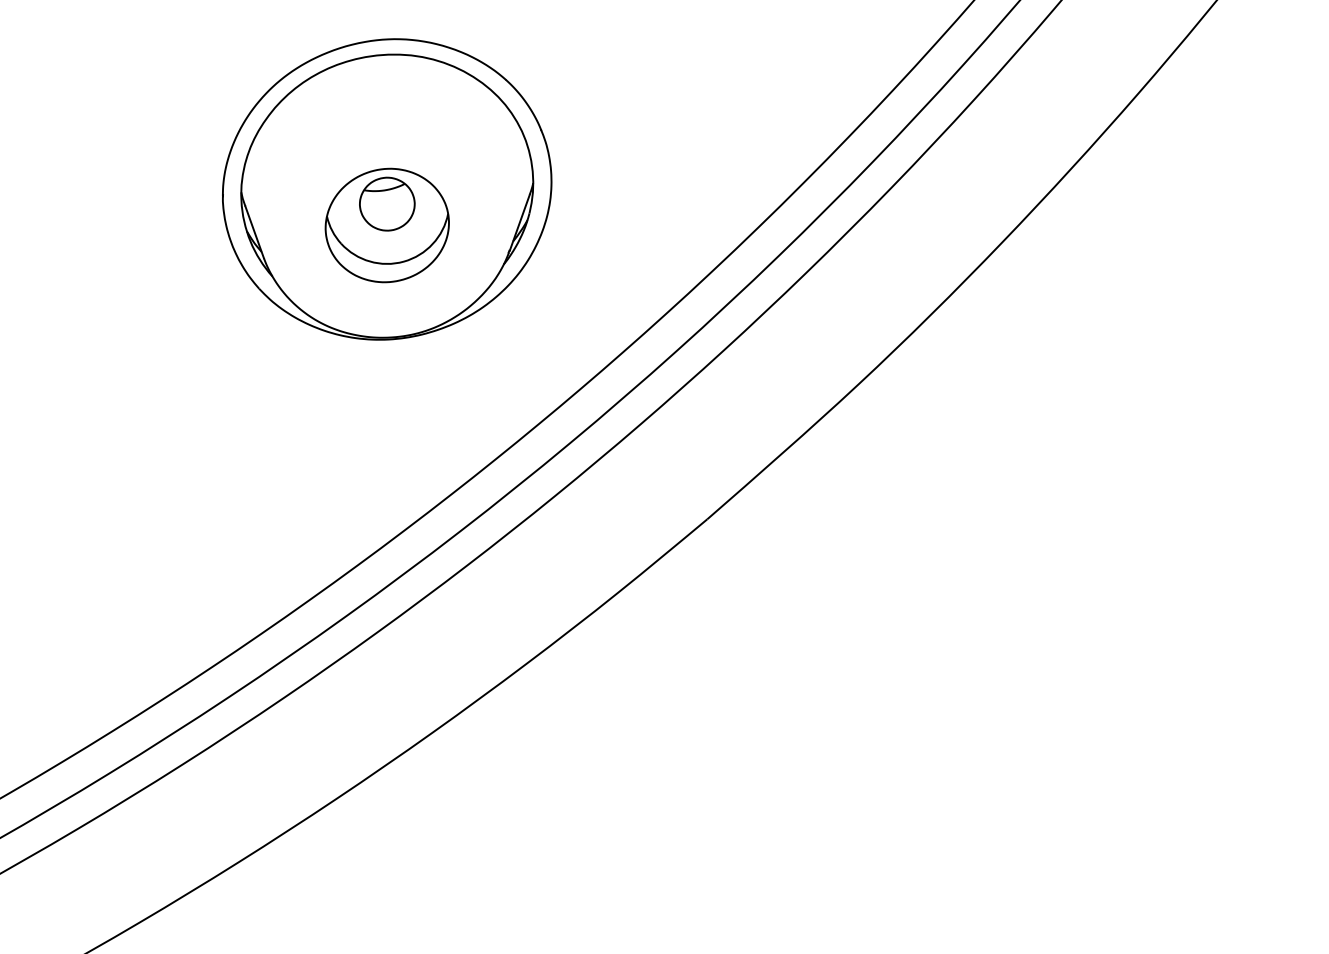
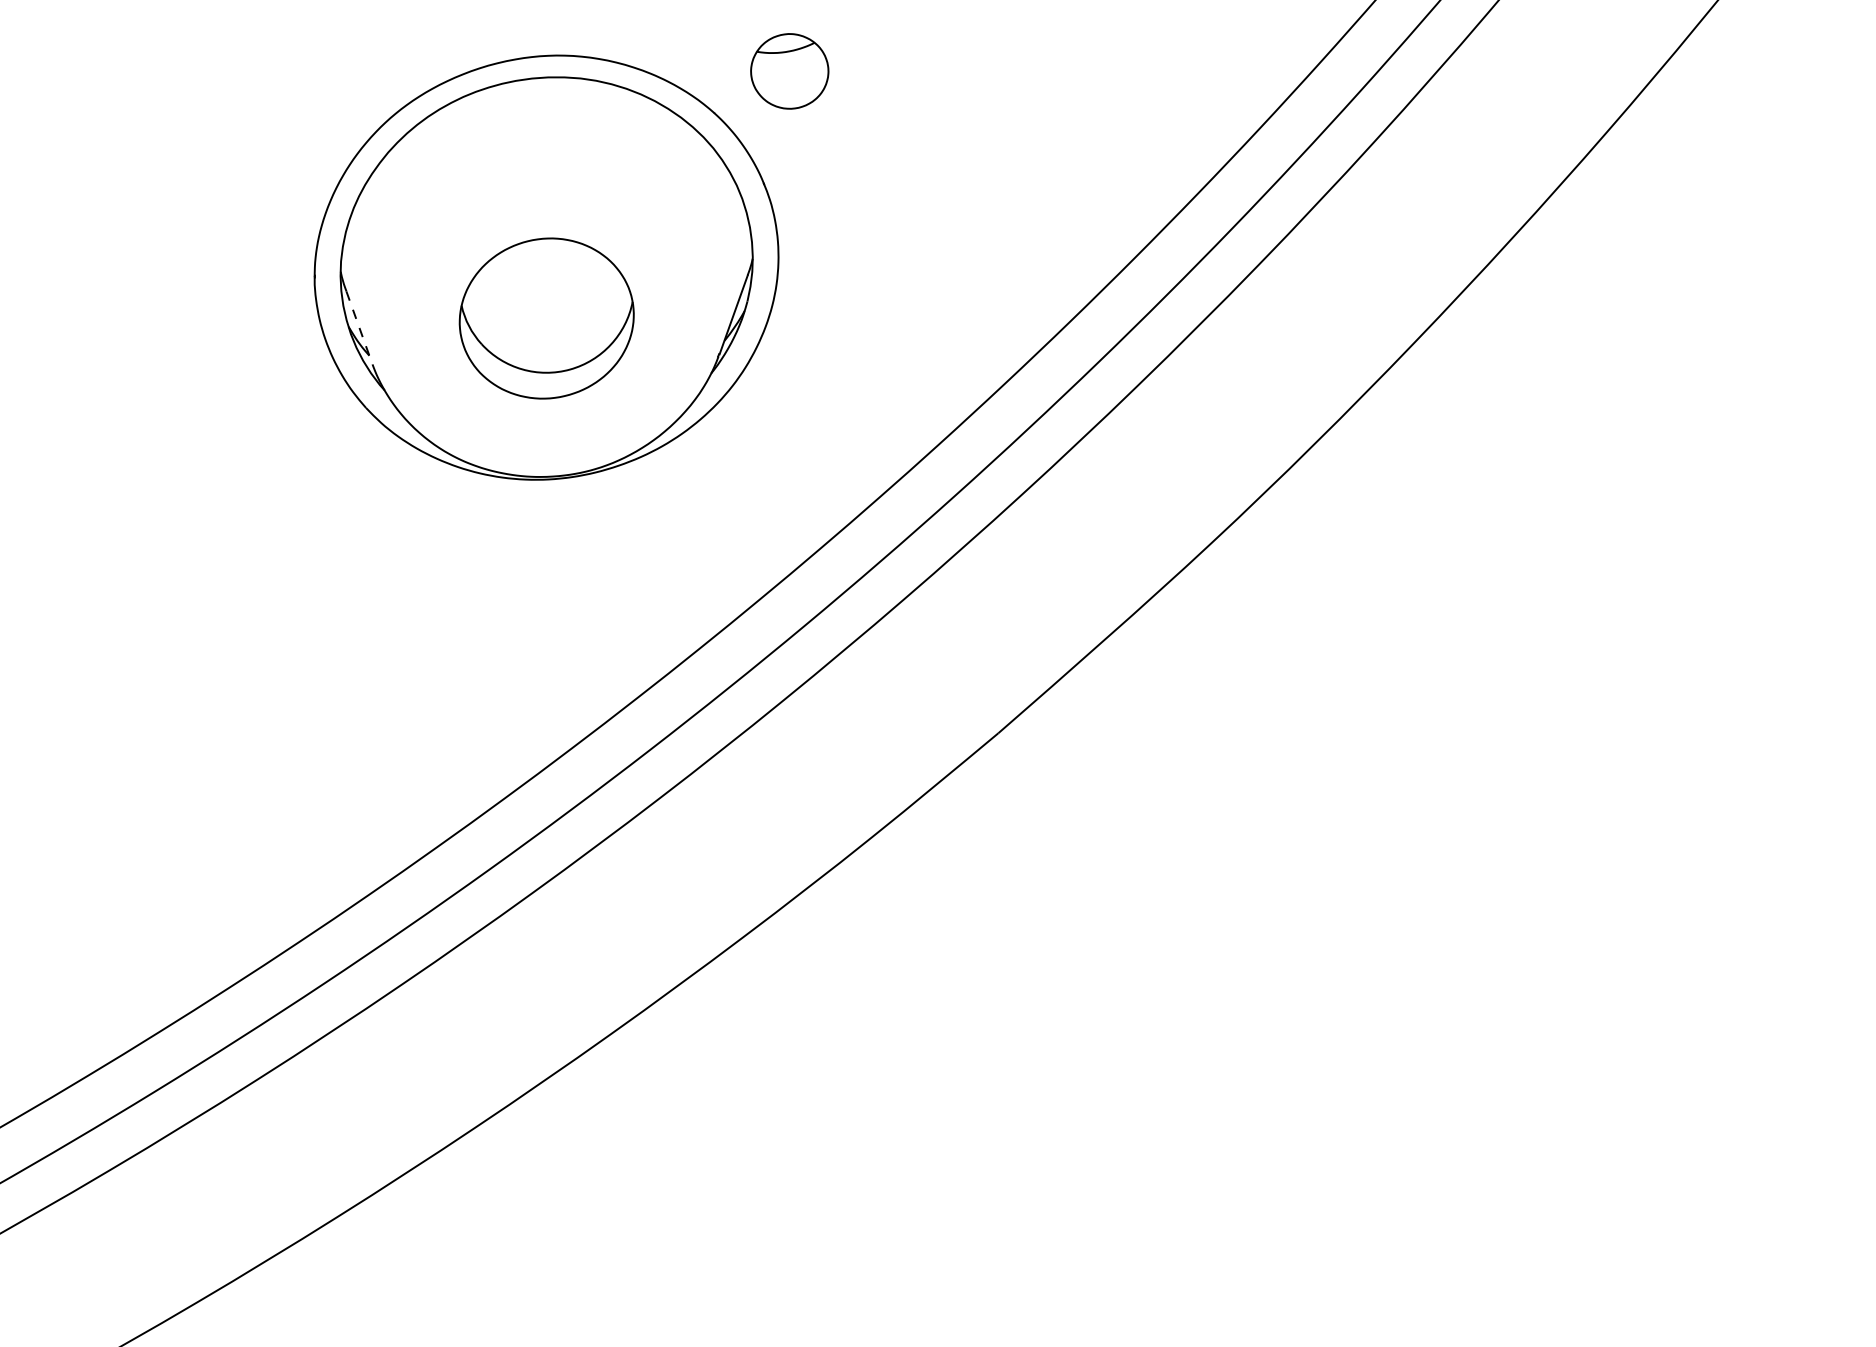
part: (387, 204) -> (789, 71), moved
line: (254, 232) -> (359, 328), solid -> dashed

